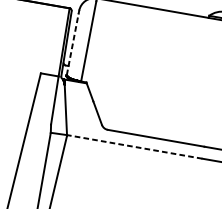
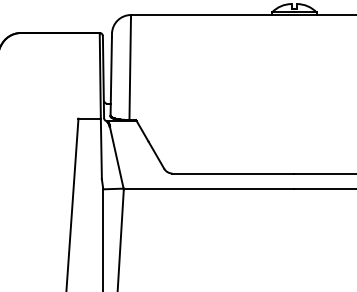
line: (73, 43) -> (111, 75), dashed -> solid
line: (134, 146) -> (208, 188), dashed -> solid

